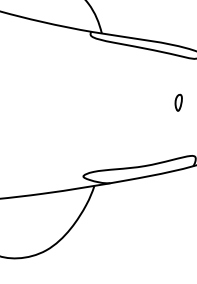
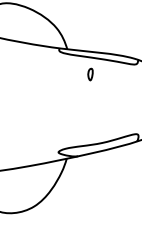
part: (178, 102) -> (90, 74), moved

